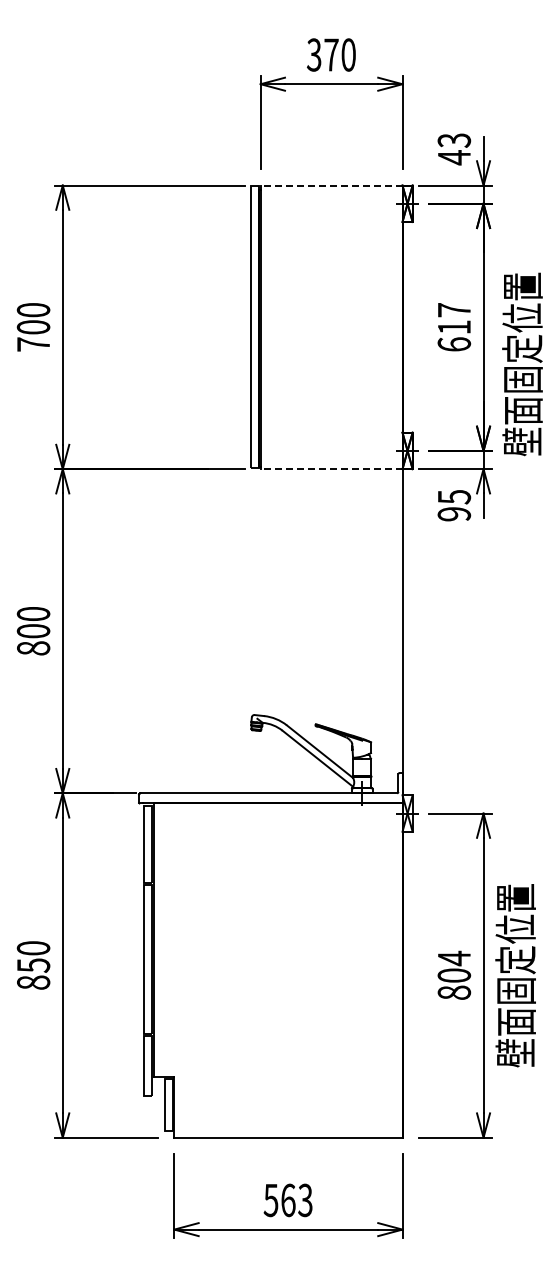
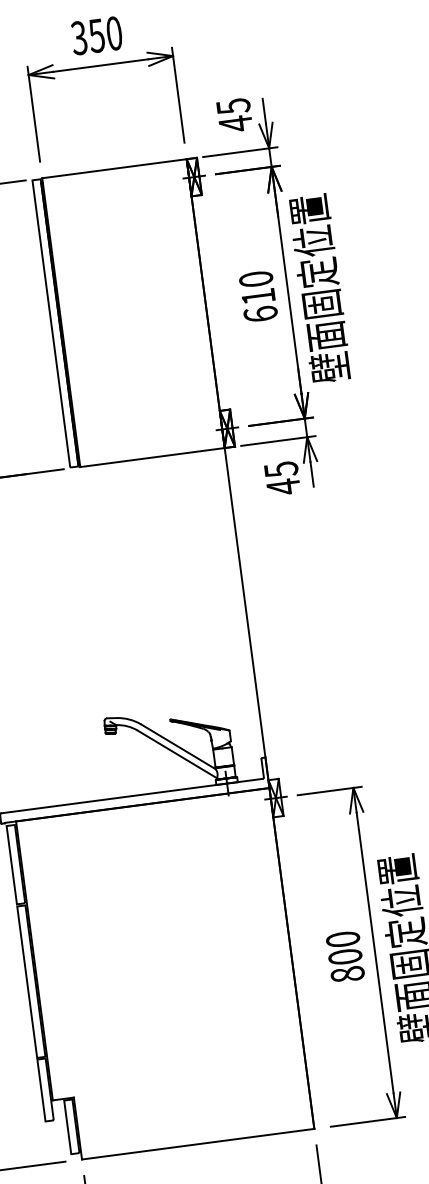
text: (331, 54) -> (96, 35), 370 -> 350
text: (453, 140) -> (232, 106), 43 -> 45
line: (331, 185) -> (114, 168), dashed -> solid
text: (454, 310) -> (256, 279), 617 -> 610
text: (522, 364) -> (319, 288), moved
line: (331, 469) -> (152, 457), dashed -> solid
text: (454, 514) -> (283, 487), 95 -> 45
text: (454, 958) -> (343, 939), 804 -> 800

